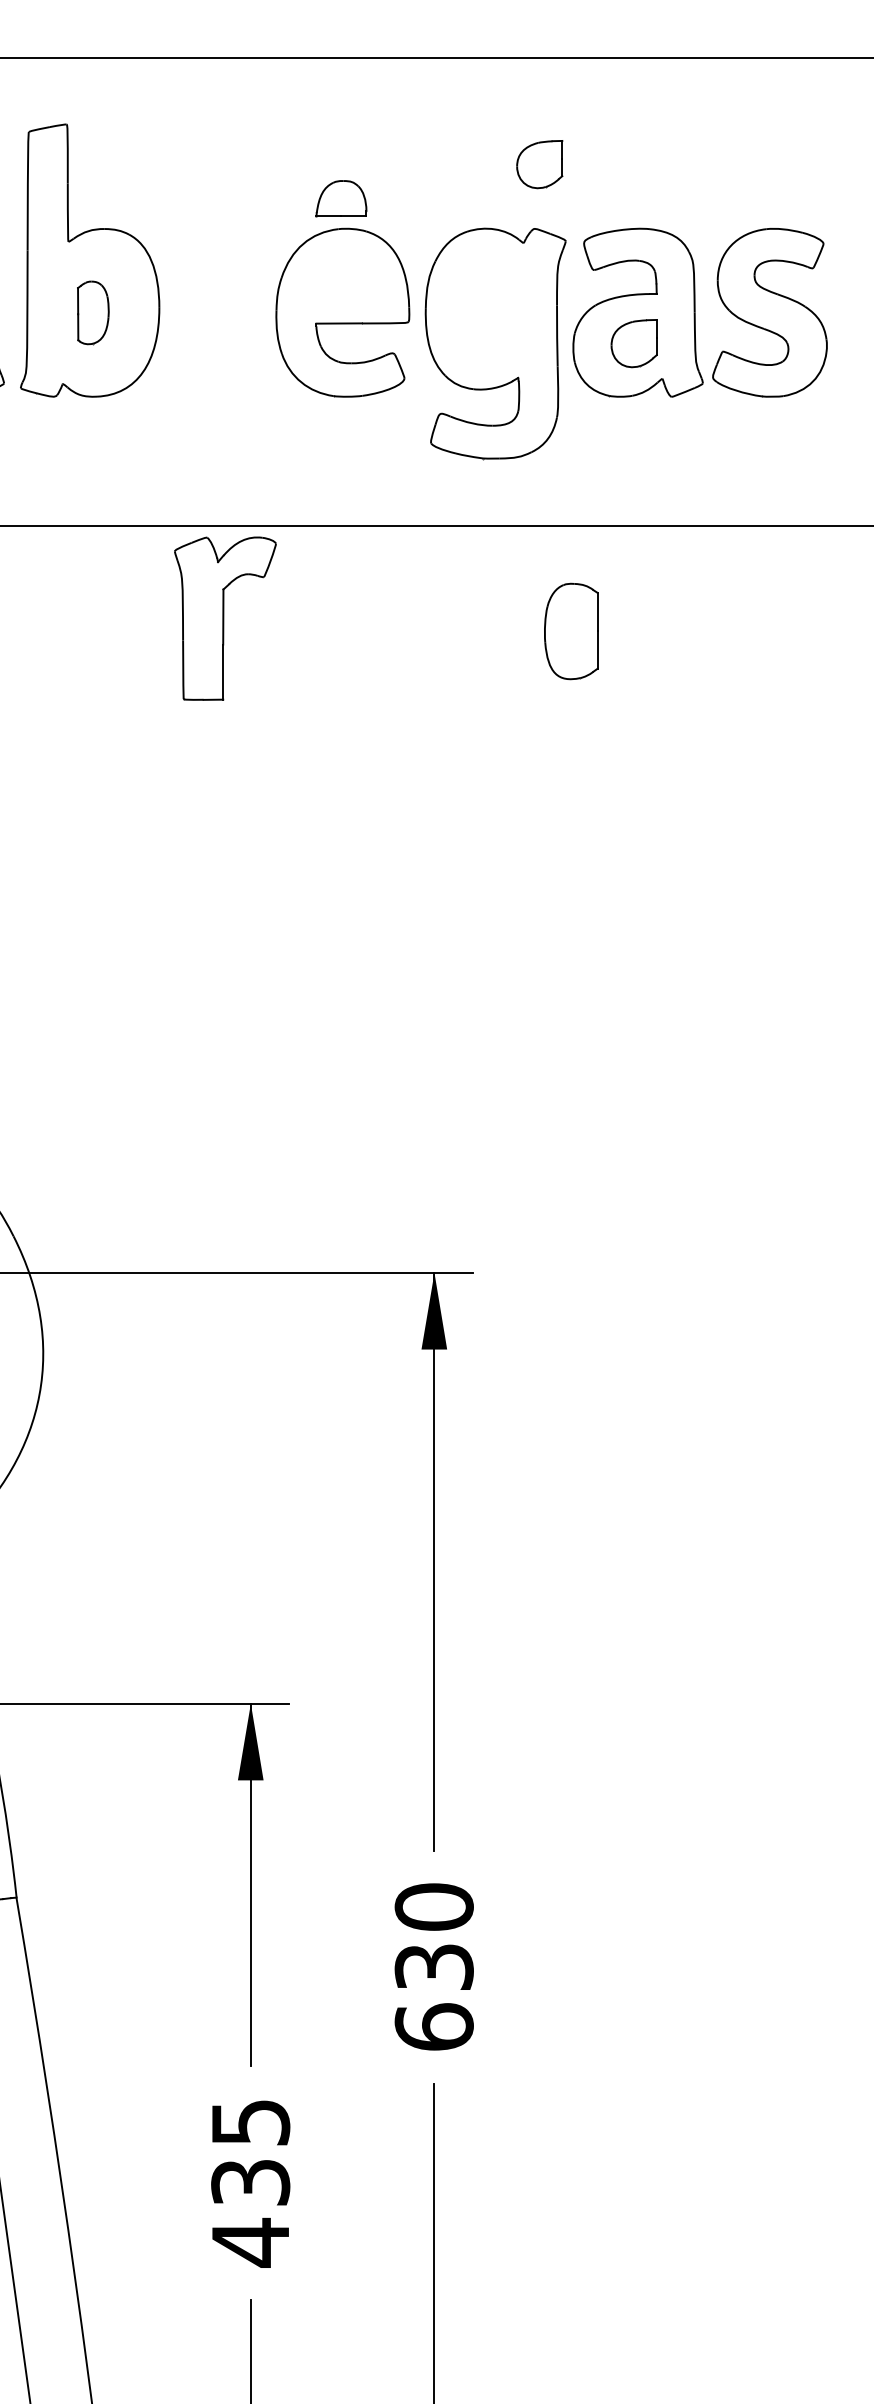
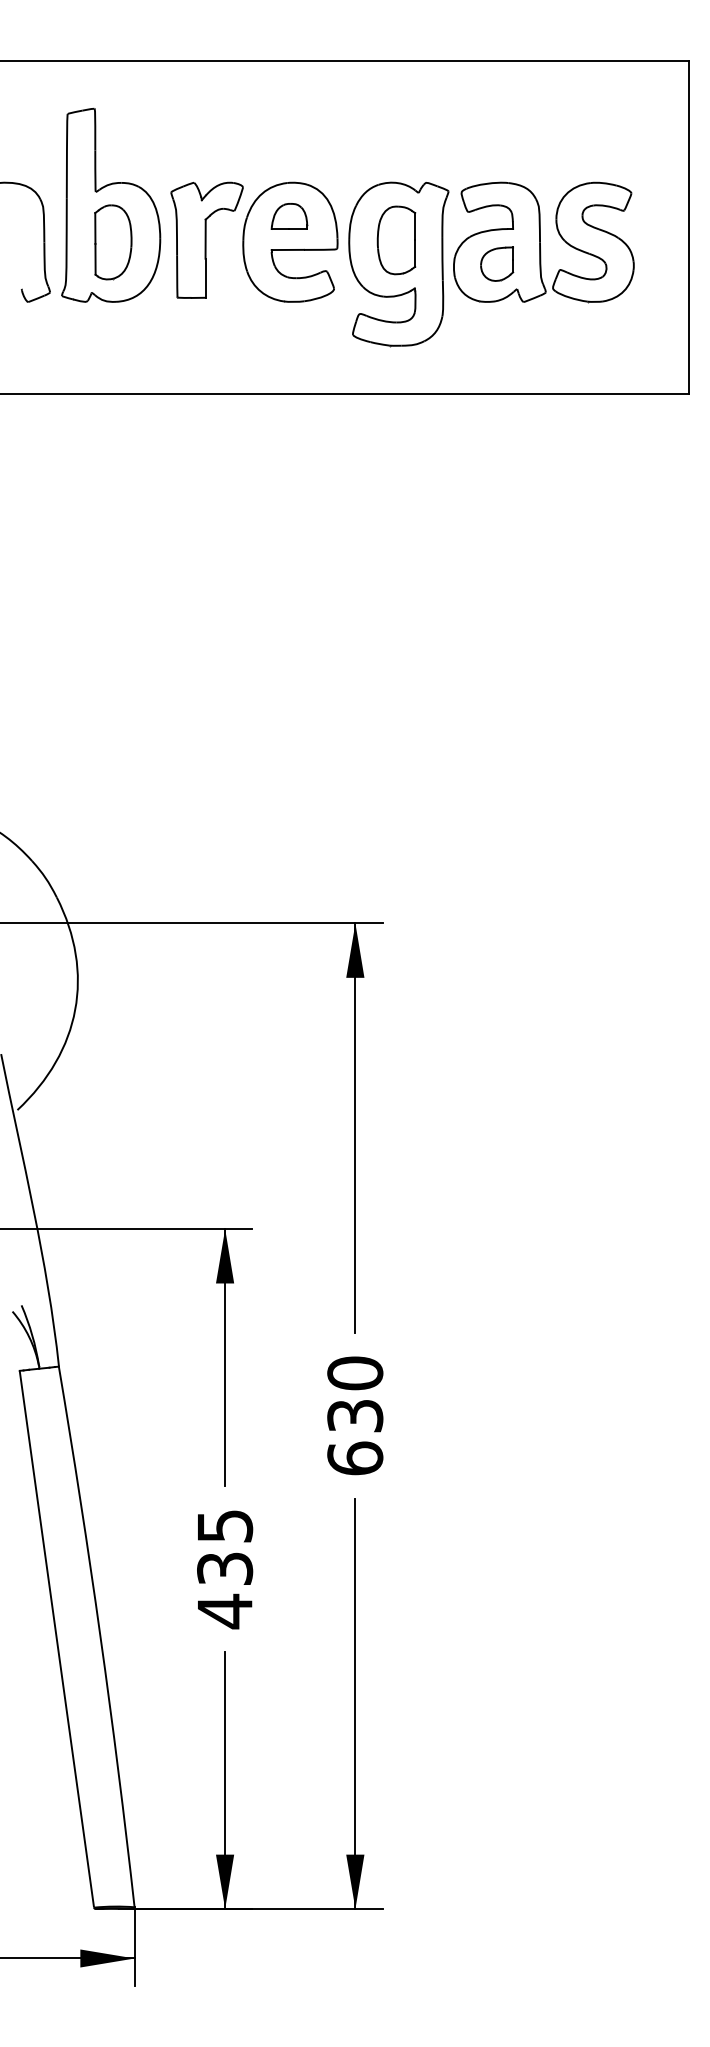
part: (540, 163) -> (430, 136), removed
part: (341, 198) -> (289, 216), moved
part: (93, 313) -> (113, 242), size x1.67
part: (224, 617) -> (206, 239), moved
part: (571, 631) -> (396, 240), moved

